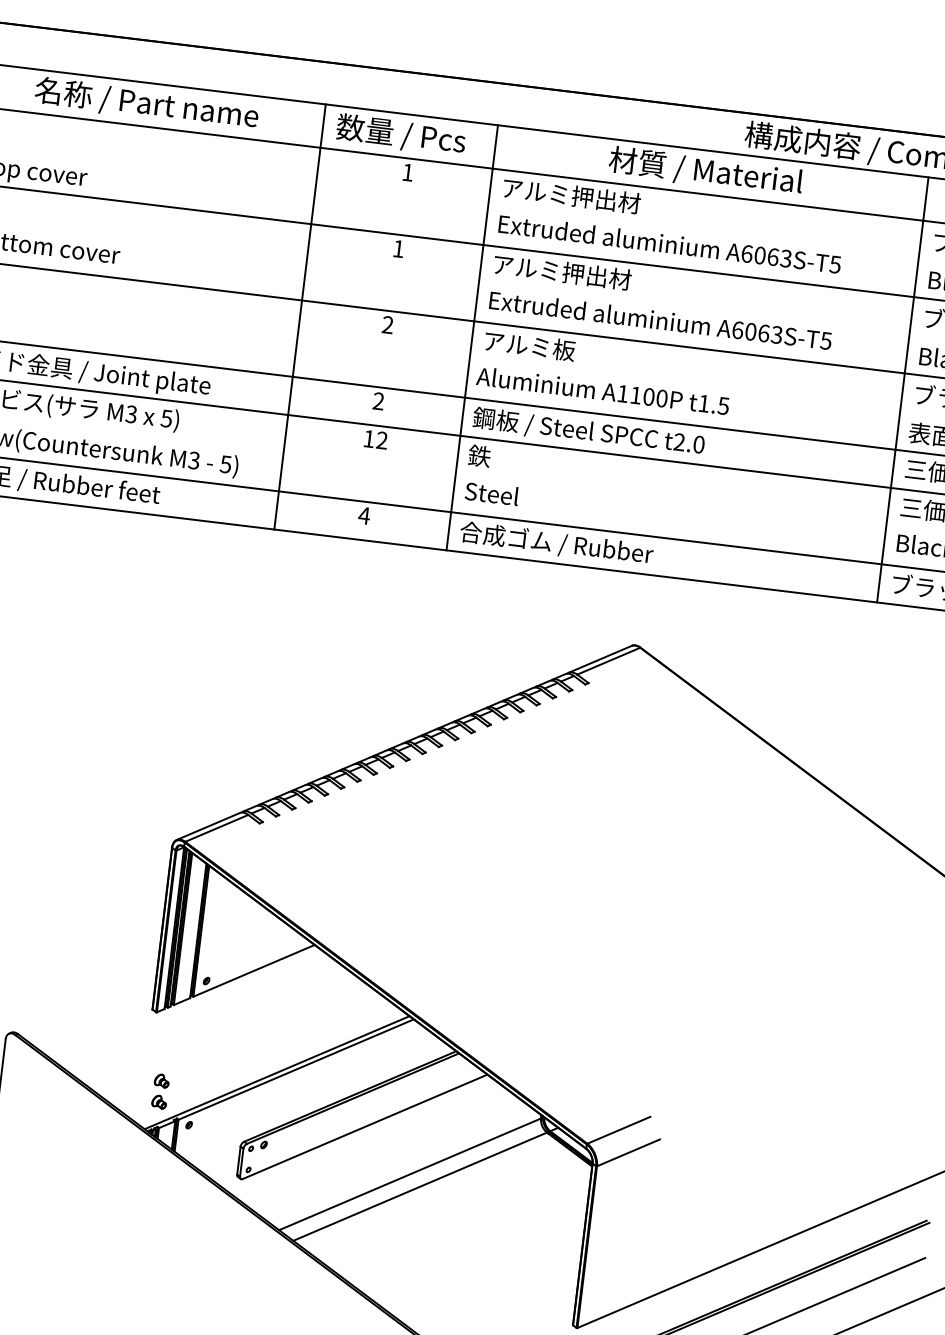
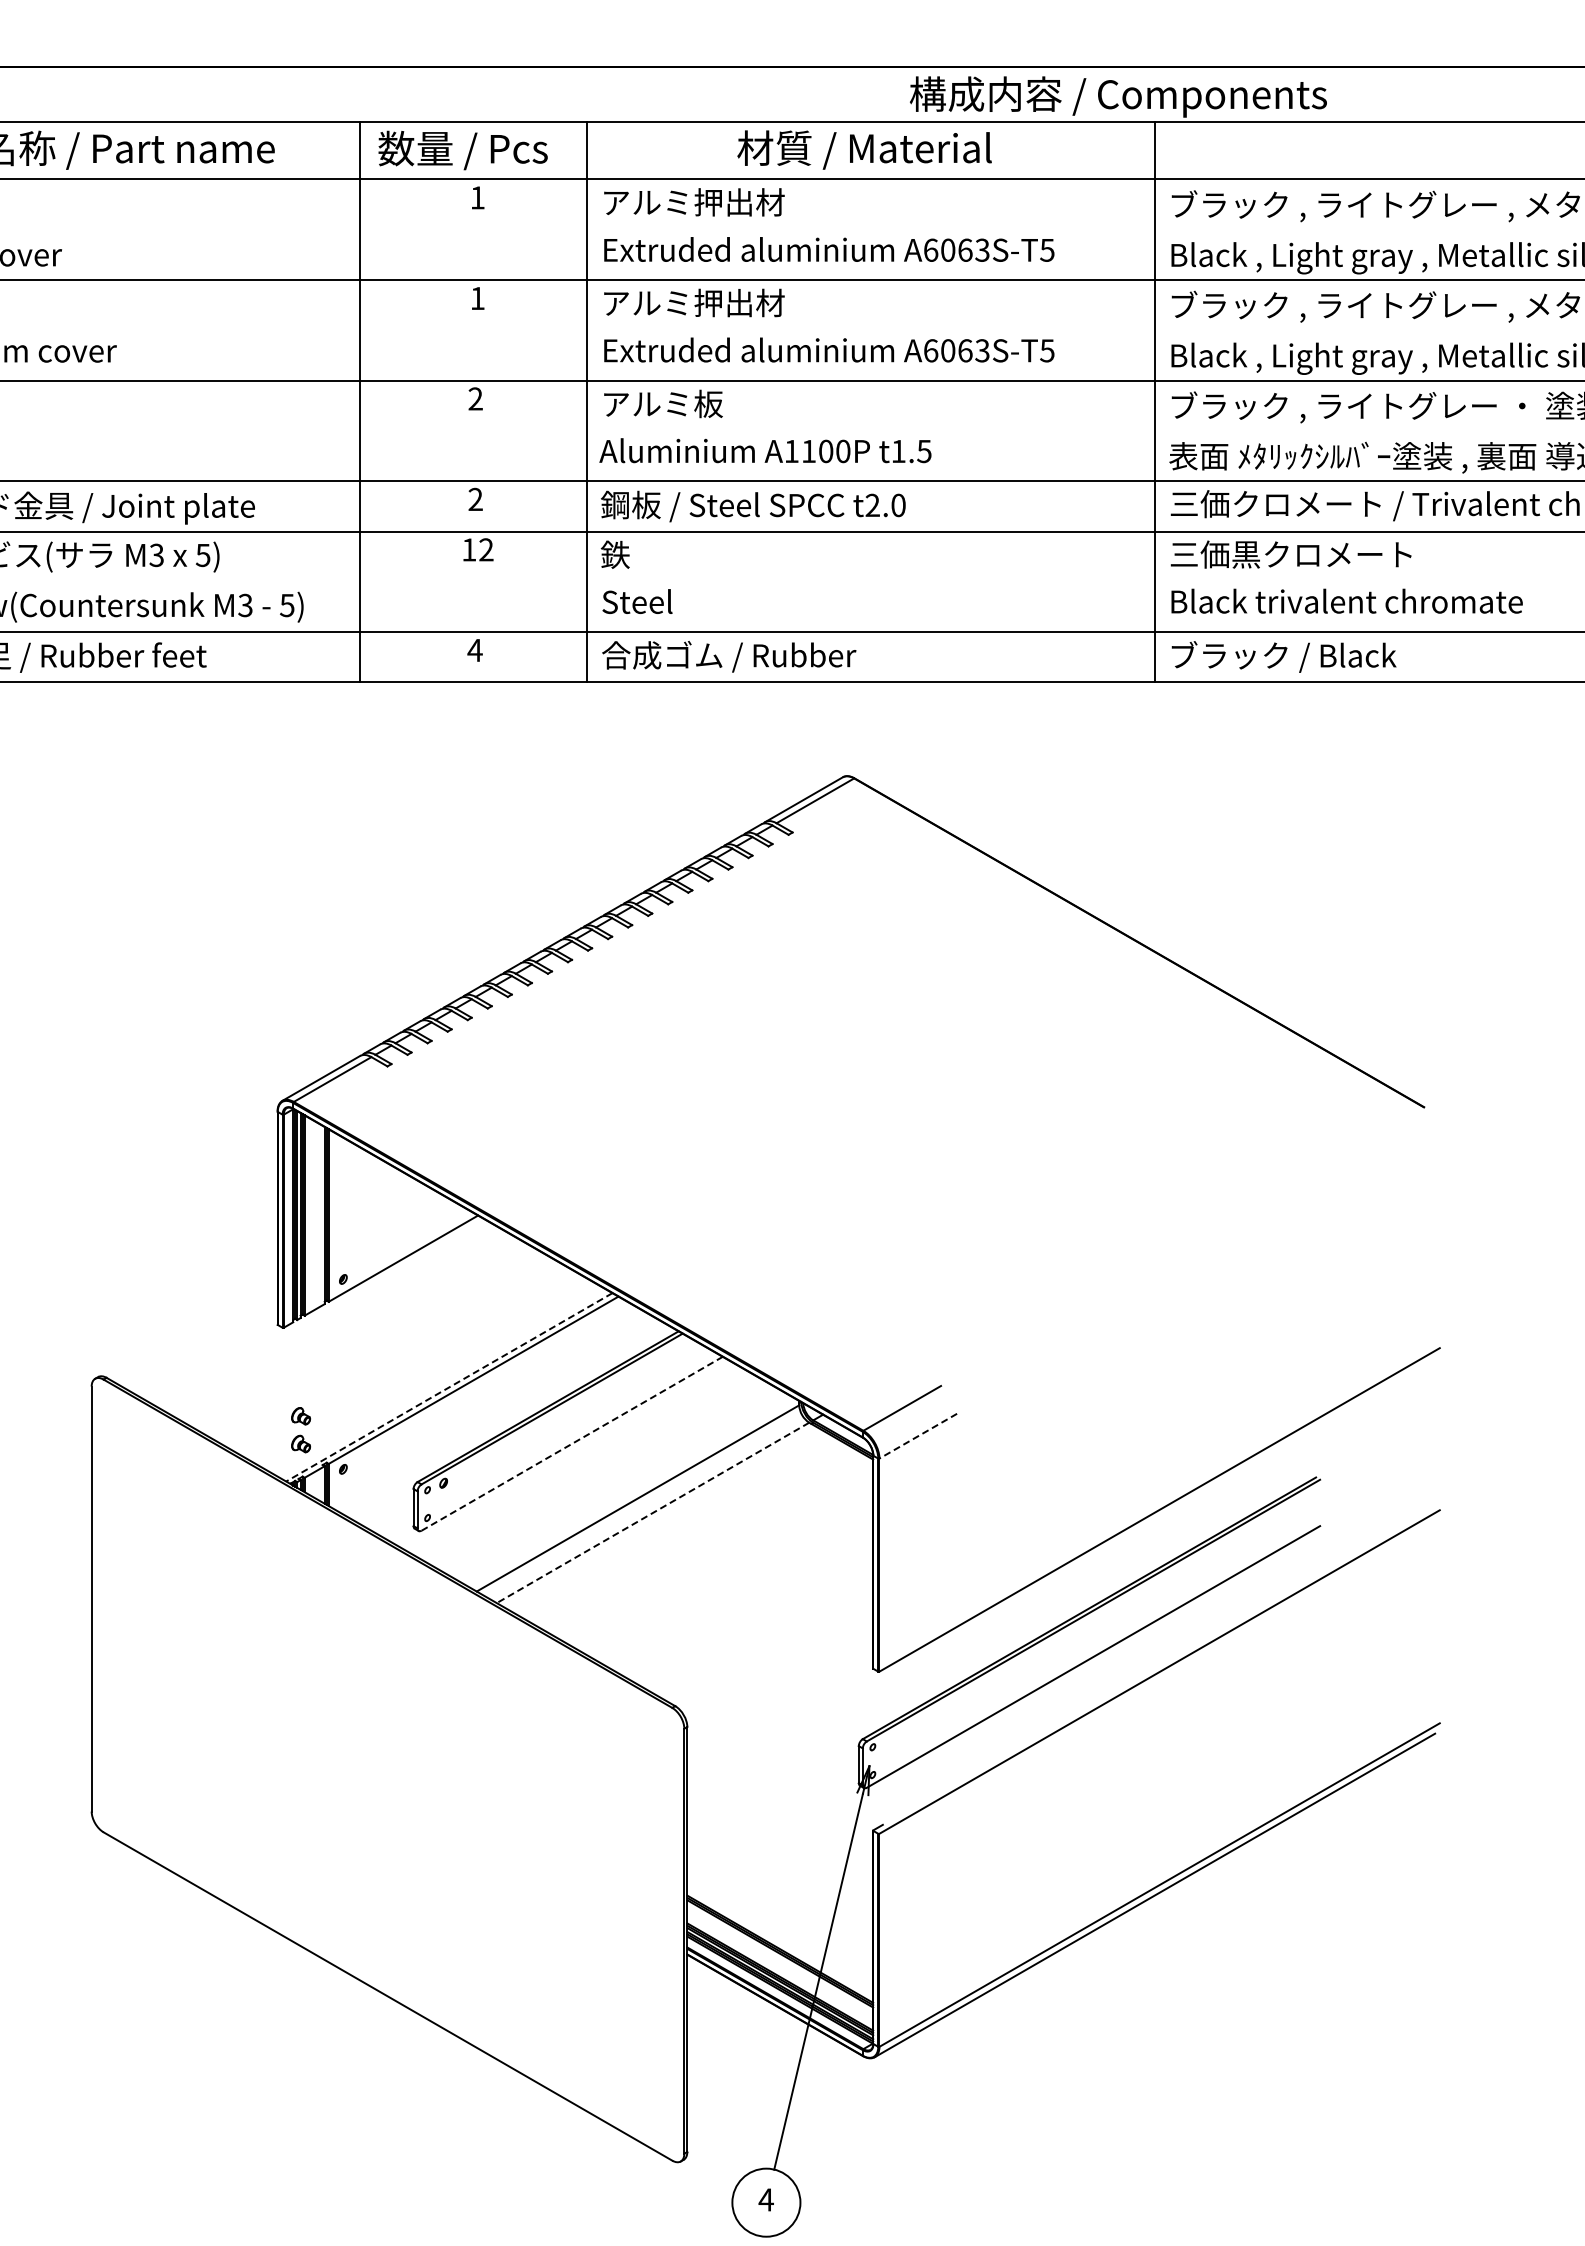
line: (276, 1072) -> (448, 1387), solid -> dashed
line: (365, 1126) -> (572, 1443), solid -> dashed
line: (628, 1153) -> (918, 1436), solid -> dashed
line: (419, 1187) -> (652, 1513), solid -> dashed

